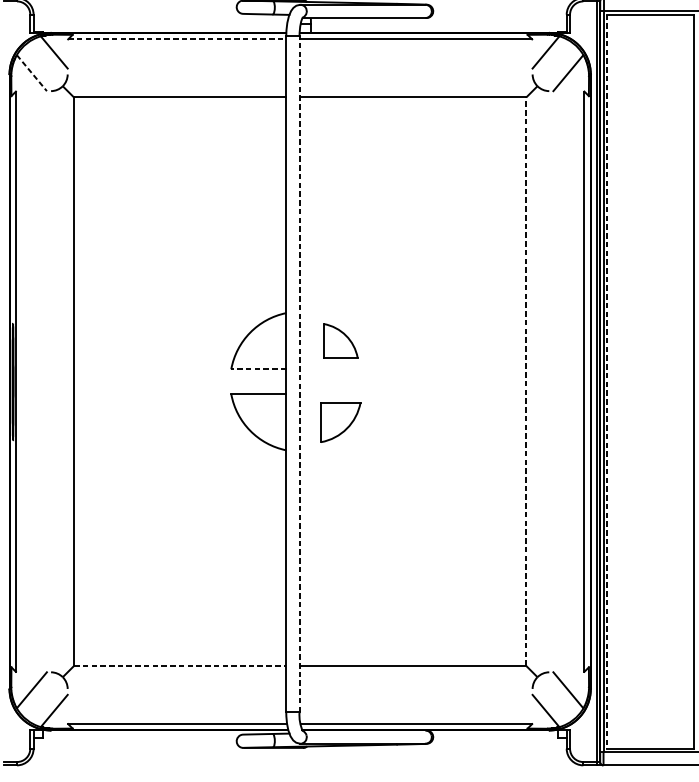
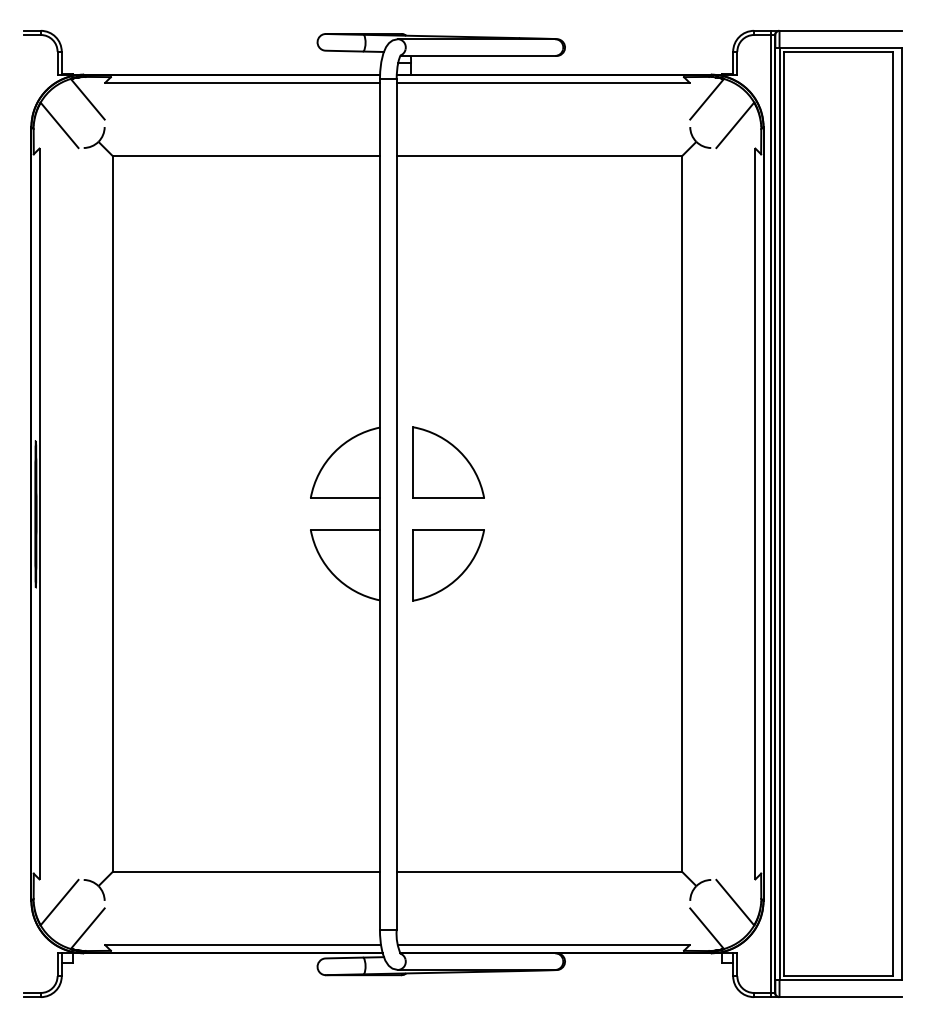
line: (177, 39) -> (243, 82), dashed -> solid
line: (31, 73) -> (59, 125), dashed -> solid
part: (340, 340) -> (448, 462), size x1.67
line: (258, 369) -> (345, 498), dashed -> solid
line: (299, 374) -> (396, 504), dashed -> solid
line: (526, 381) -> (682, 513), dashed -> solid
line: (607, 382) -> (784, 514), dashed -> solid
part: (340, 422) -> (448, 565), size x1.43
line: (180, 665) -> (246, 871), dashed -> solid

